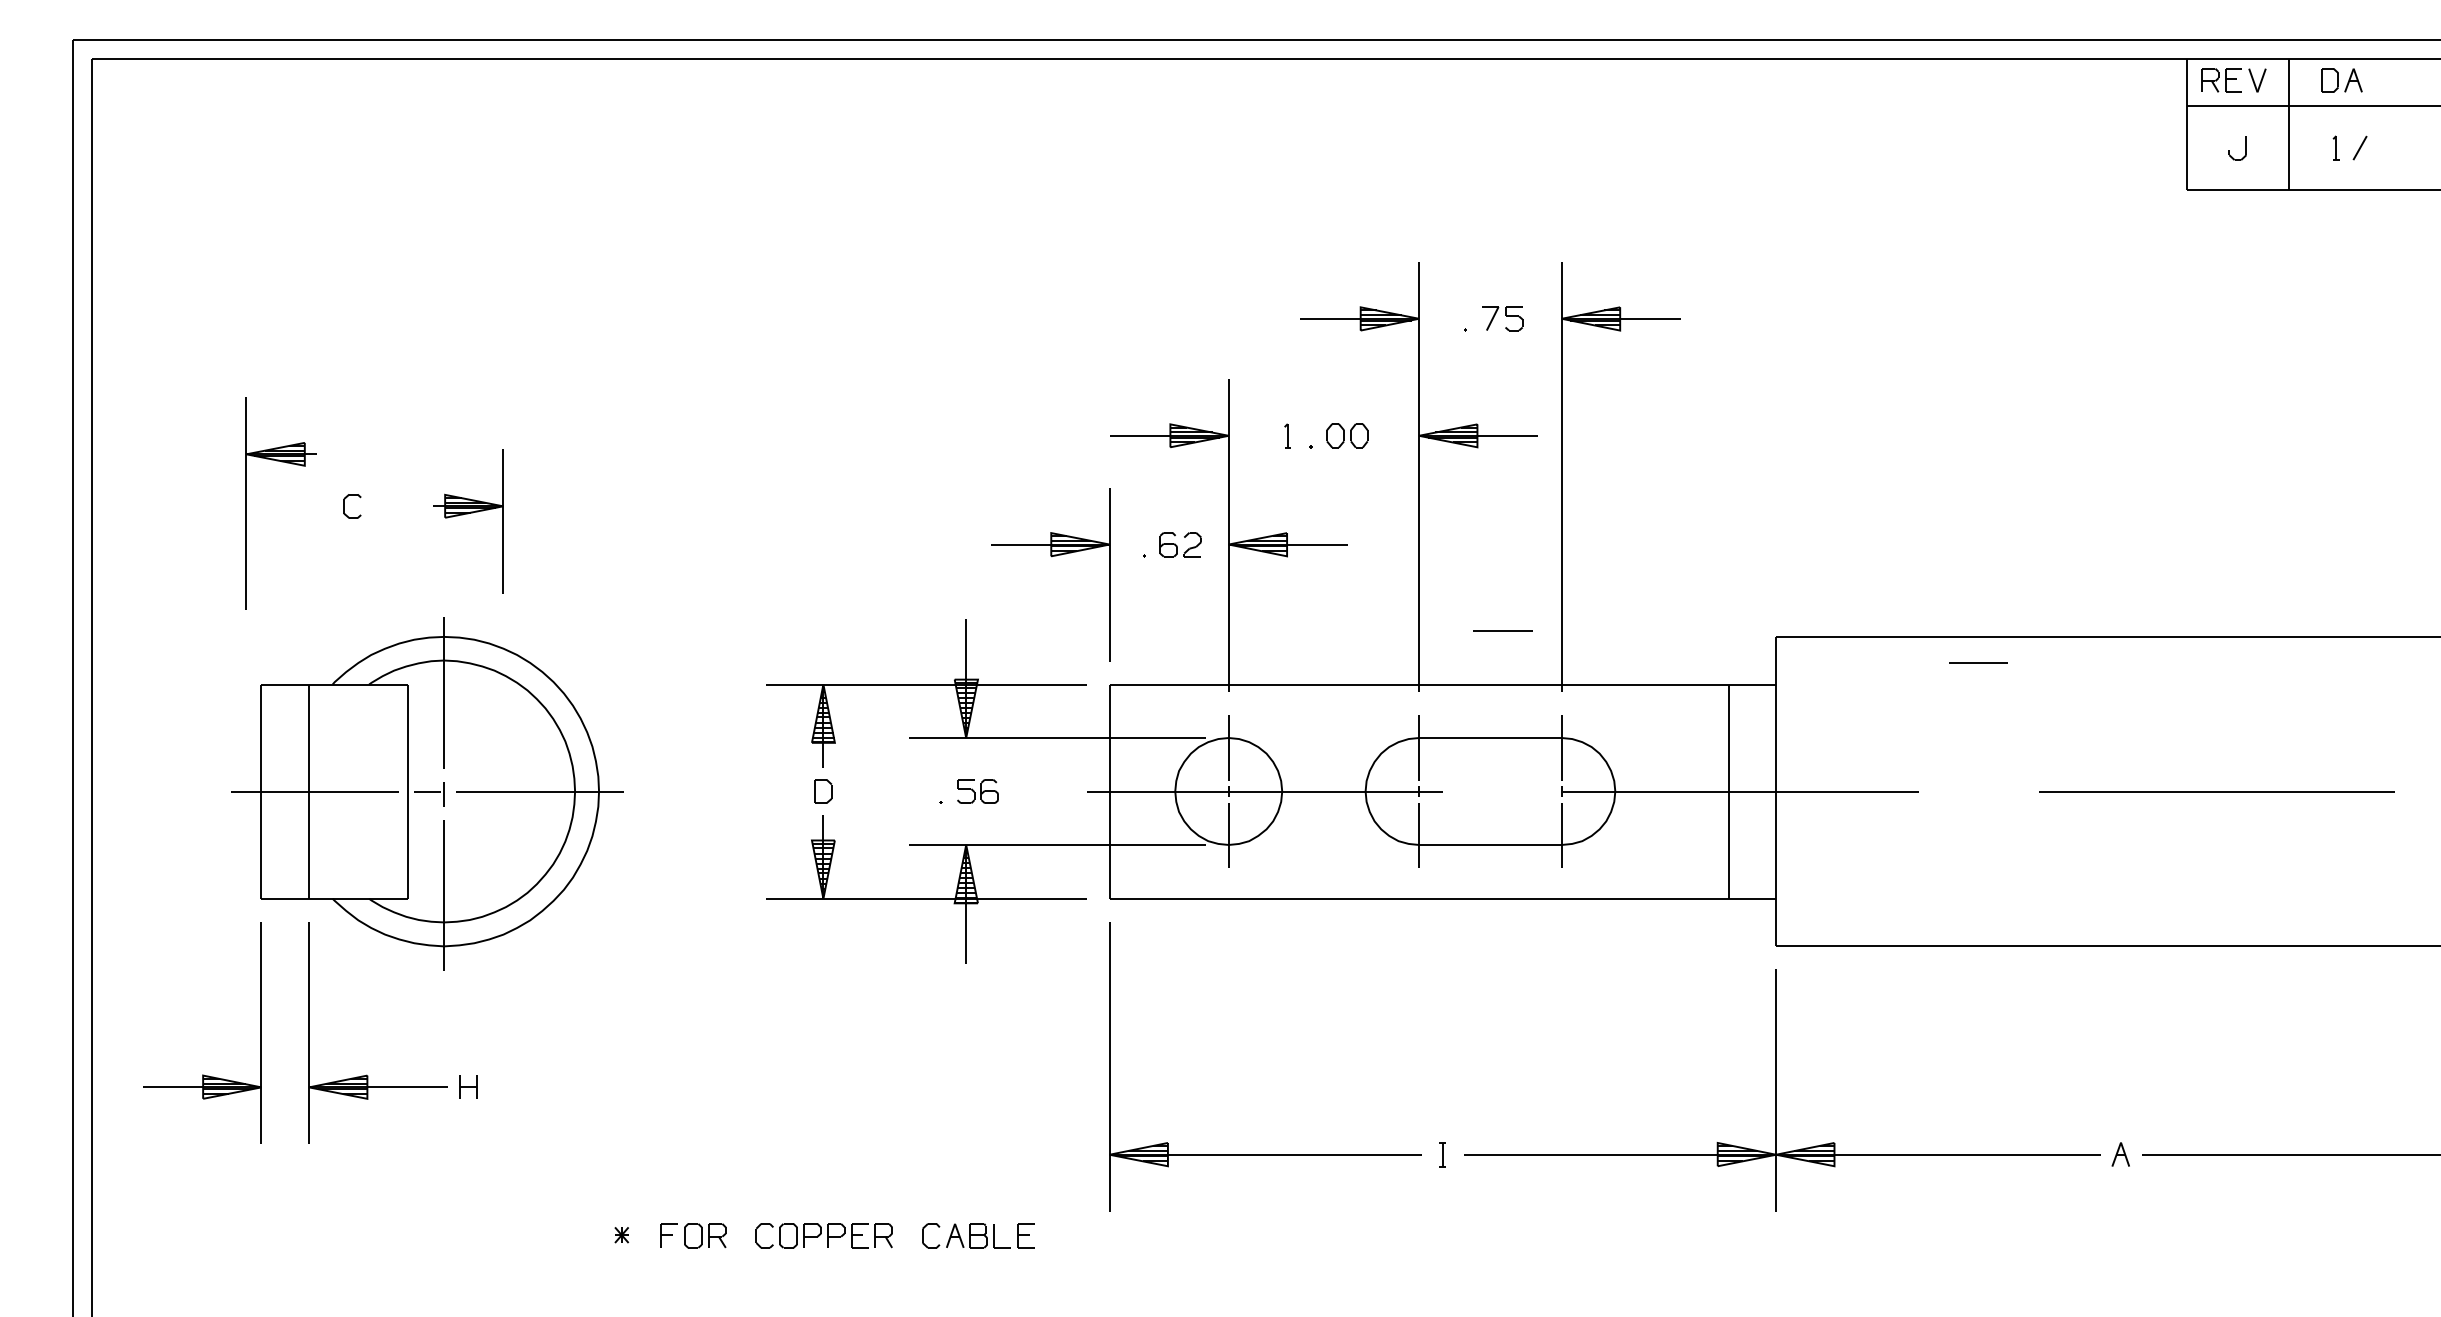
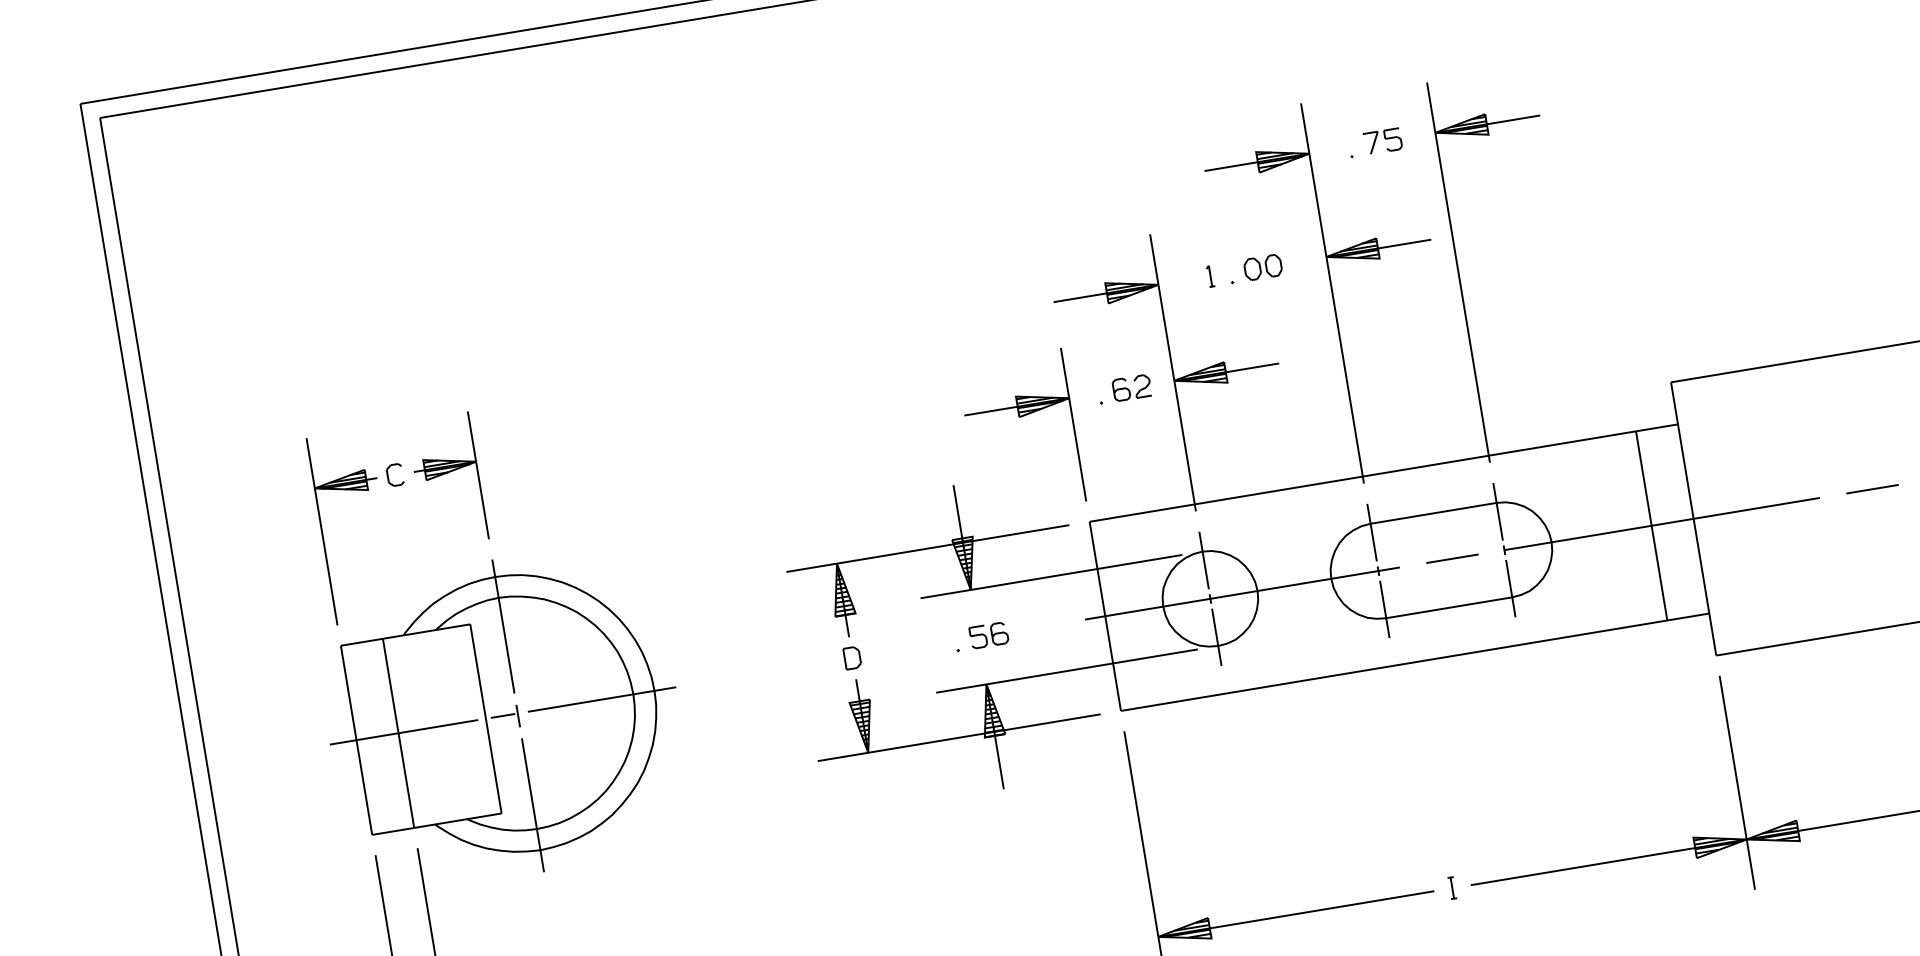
part: (246, 503) -> (322, 531), moved
part: (468, 514) -> (446, 474), moved
line: (1502, 630) -> (1452, 558), moved
line: (1978, 662) -> (1872, 489), moved

